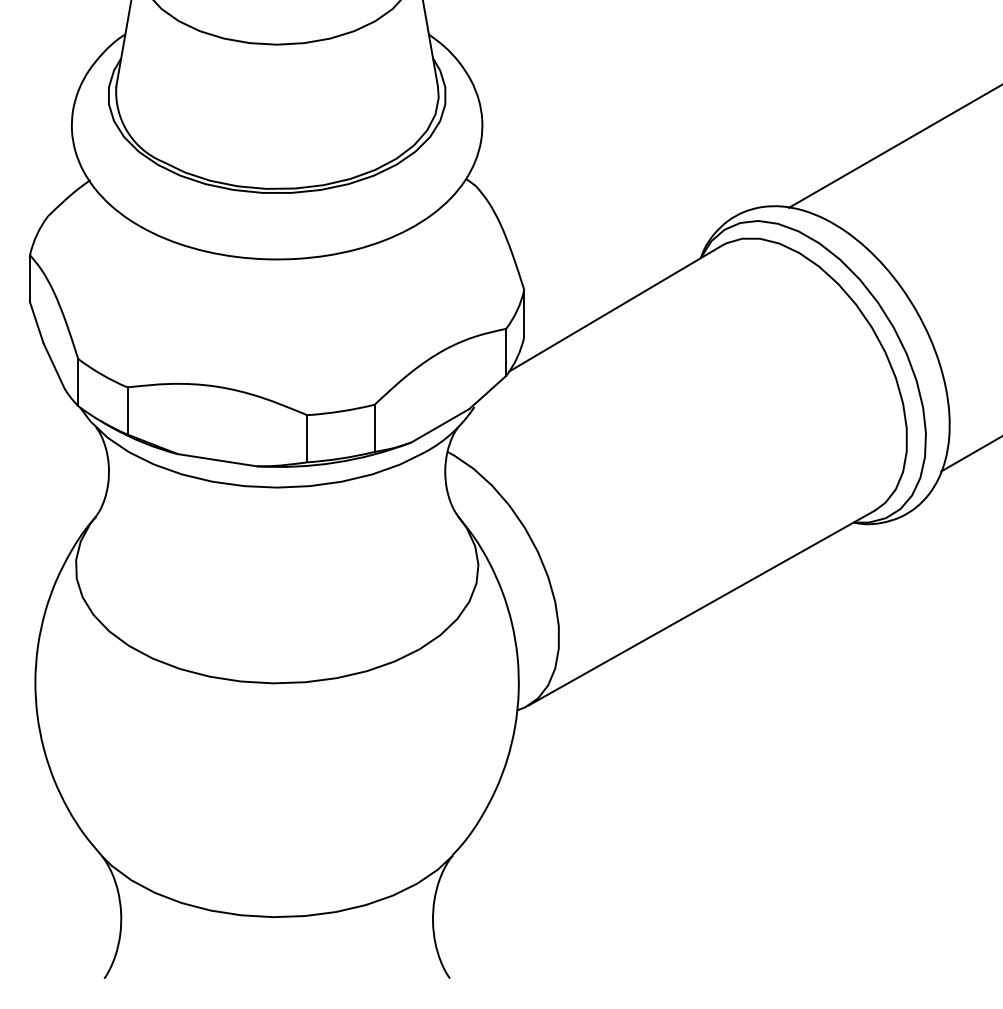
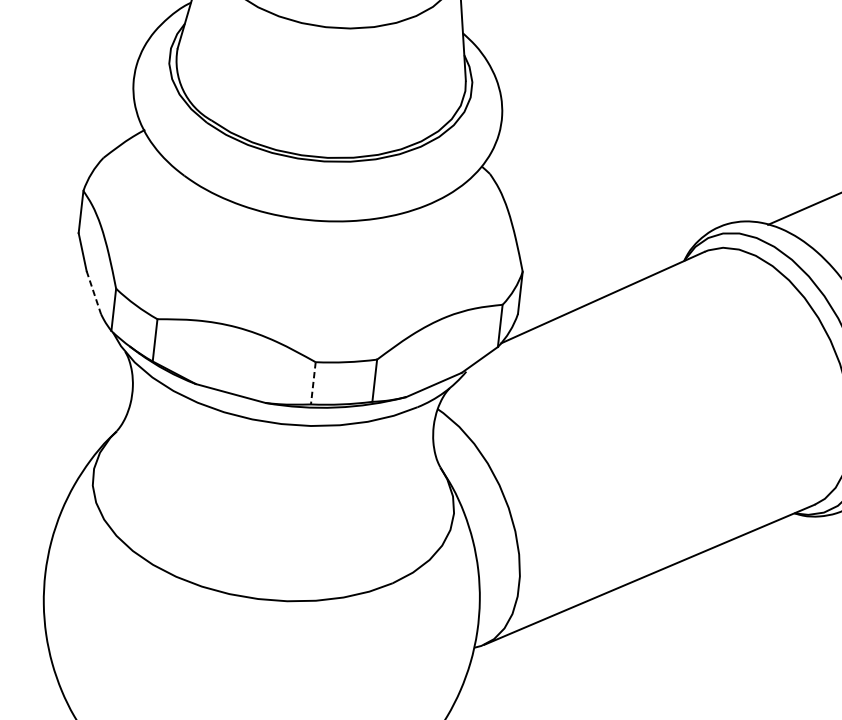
line: (54, 366) -> (94, 293), solid -> dashed
line: (307, 438) -> (313, 383), solid -> dashed

